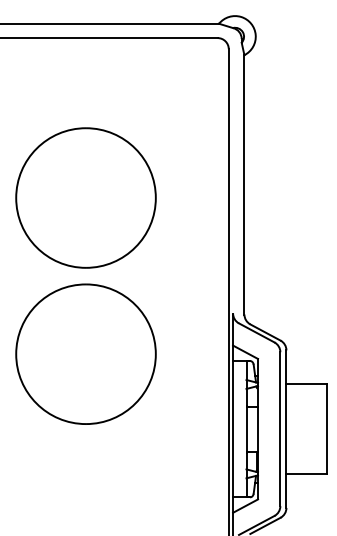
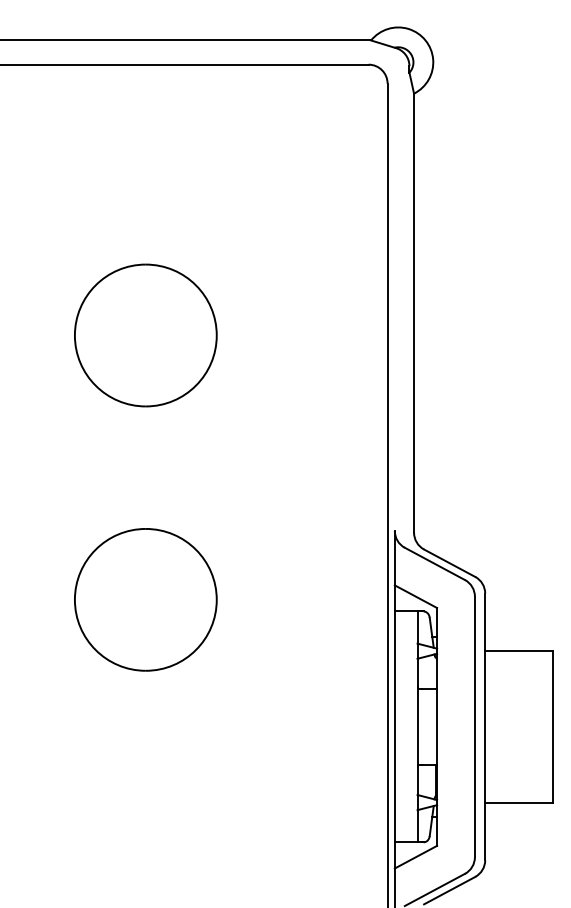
part: (85, 197) -> (144, 334), size x0.6
part: (85, 353) -> (144, 598), size x0.6

